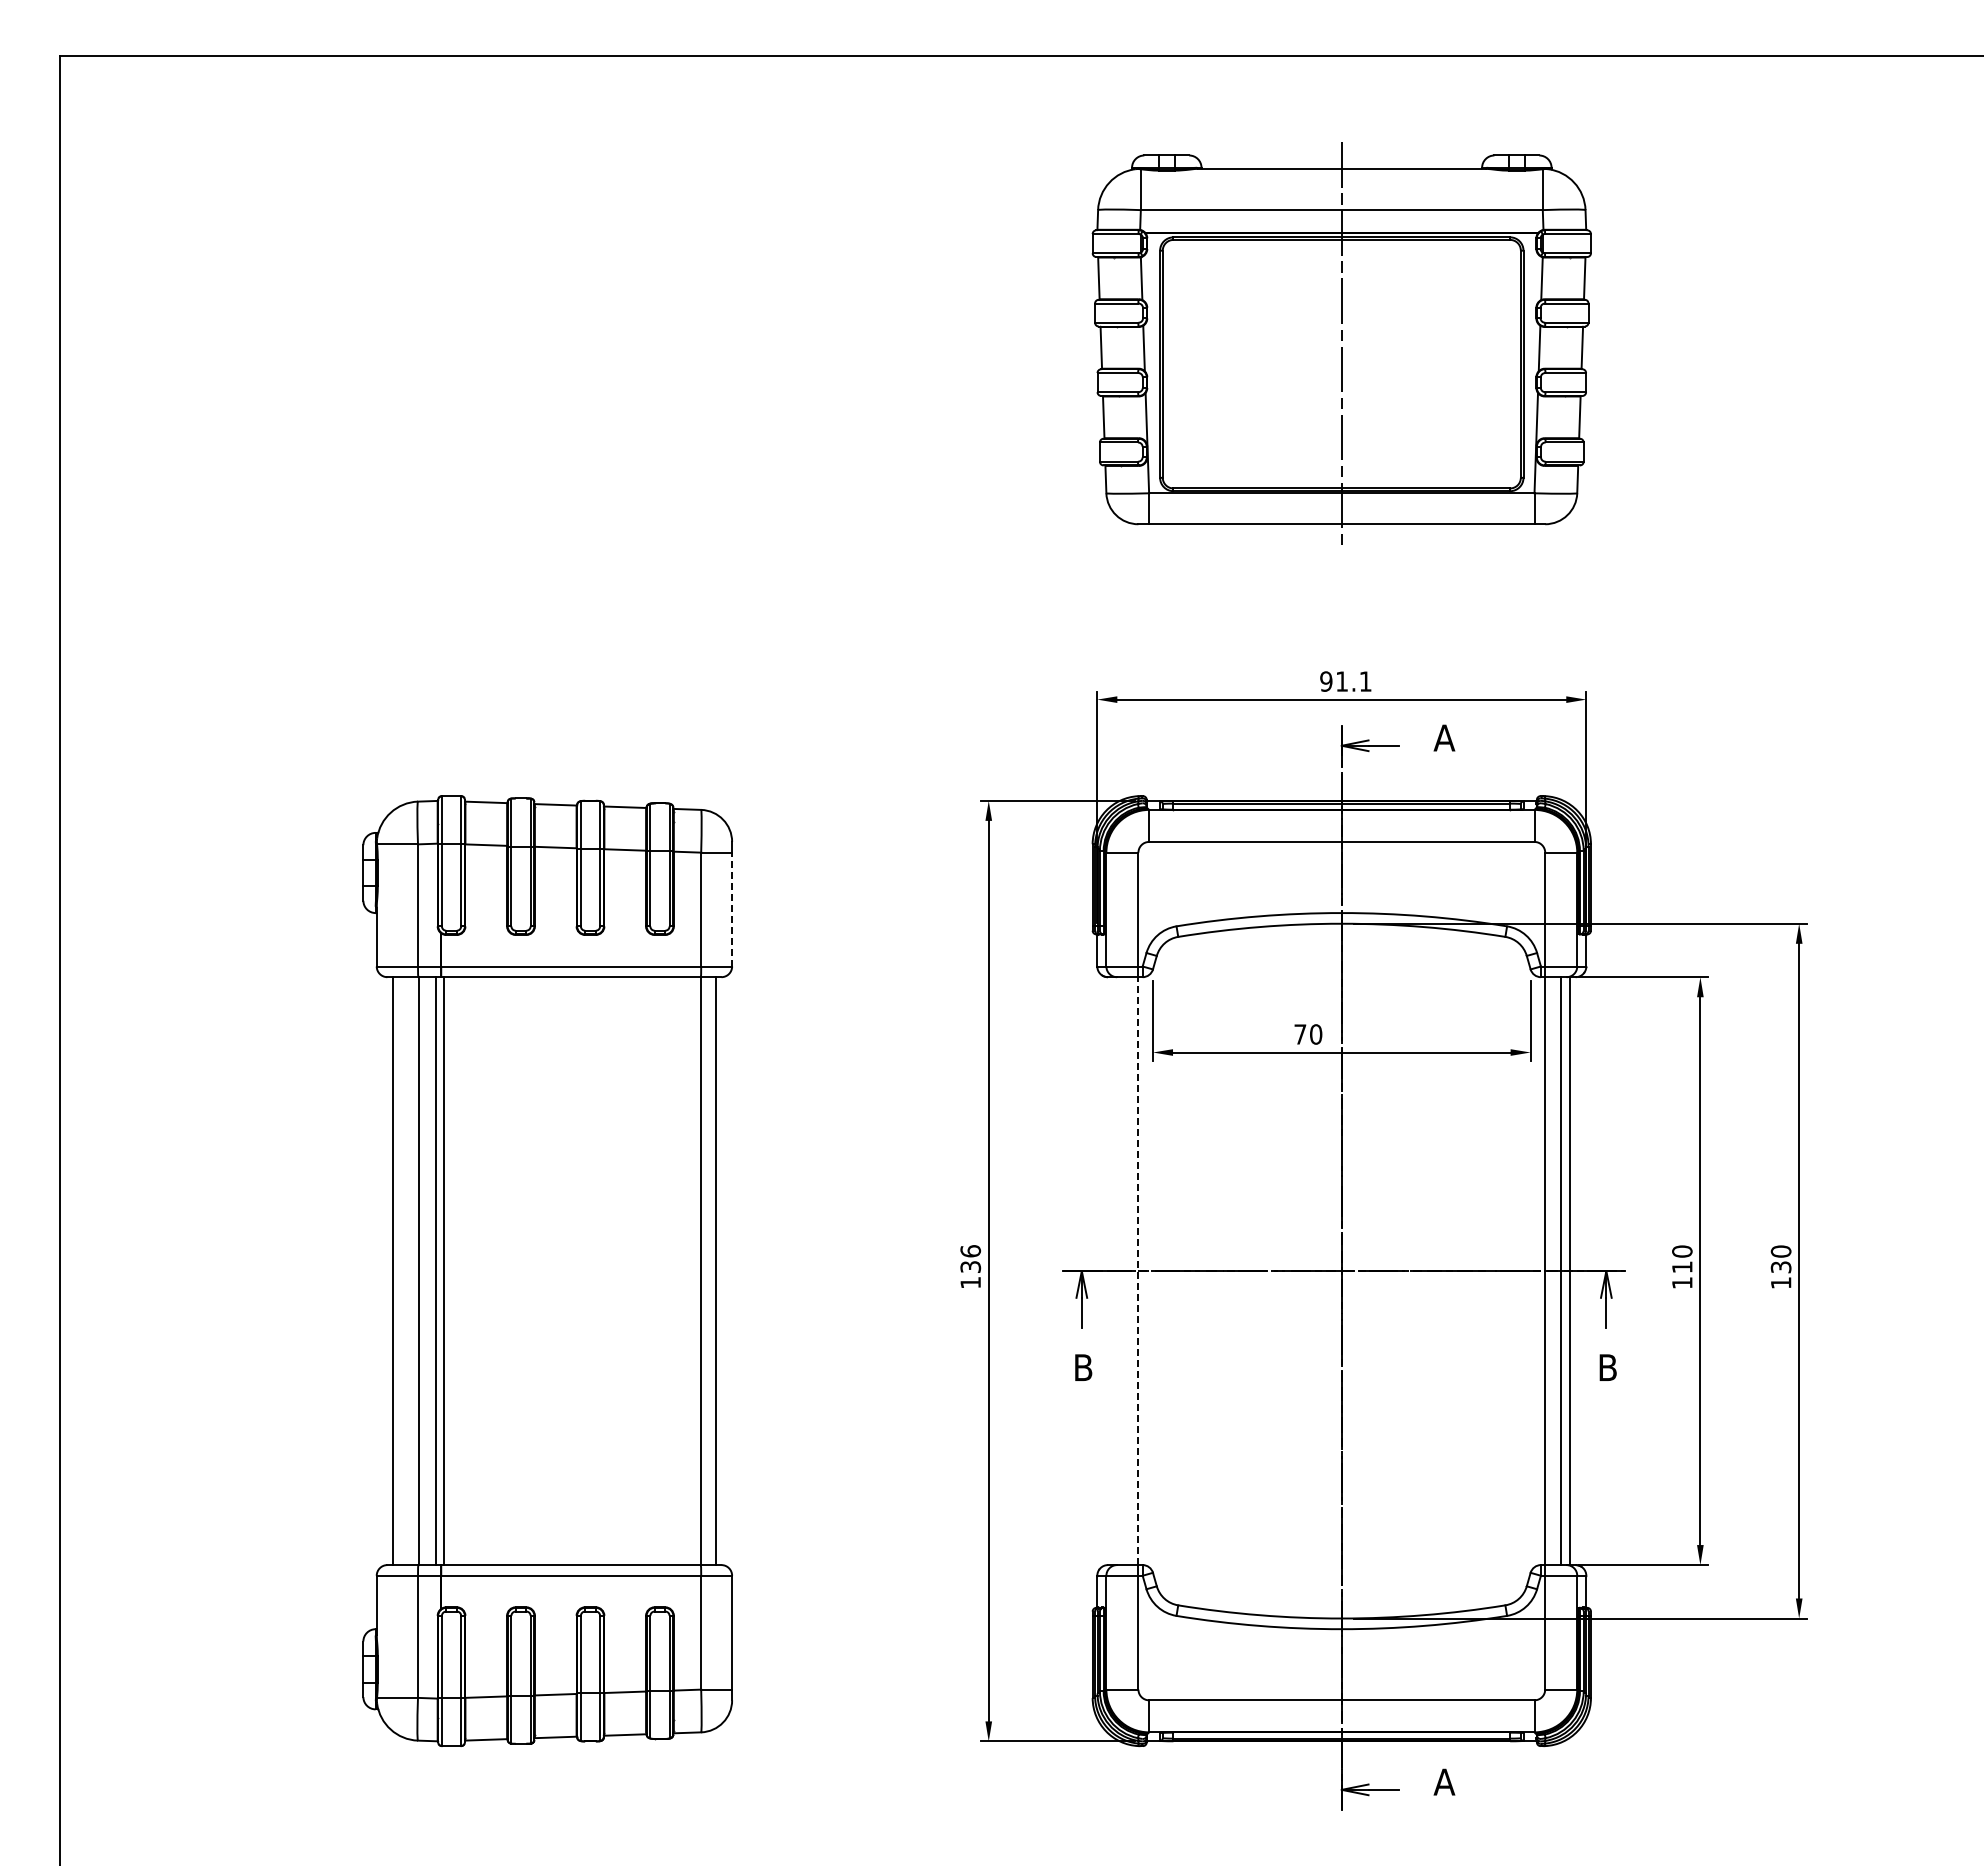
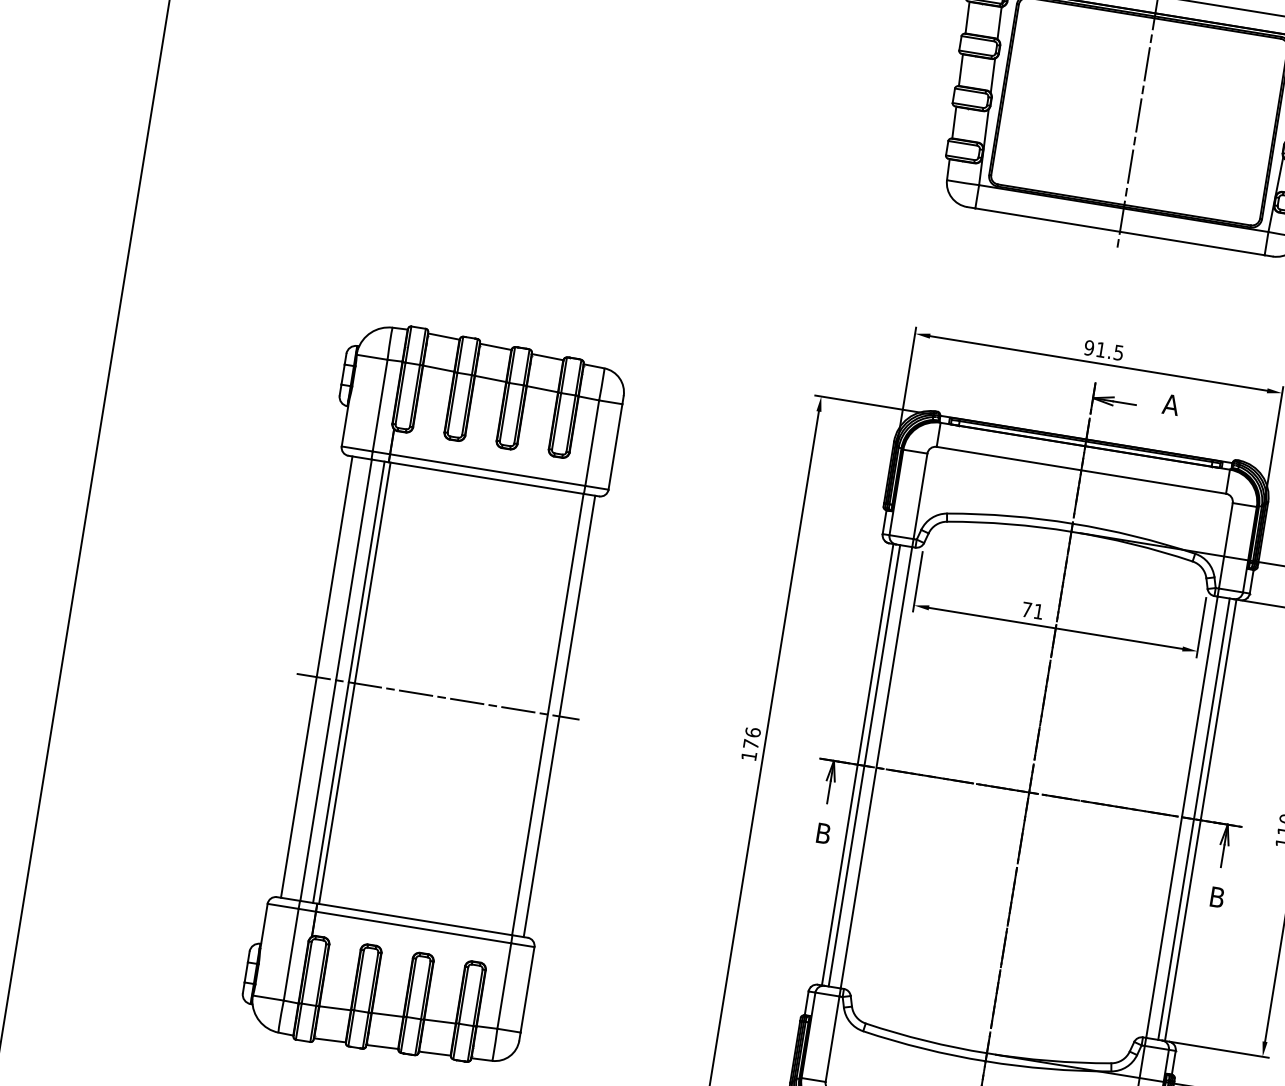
text: (1365, 681) -> (1118, 352), 91.1 -> 91.5
line: (732, 909) -> (615, 446), dashed -> solid
text: (1316, 1034) -> (1038, 611), 70 -> 71
text: (970, 1266) -> (751, 743), 136 -> 176
line: (554, 1271) -> (438, 697), added
line: (1113, 1271) -> (857, 765), added
line: (1122, 1271) -> (864, 766), added
line: (1138, 1271) -> (876, 768), dashed -> solid

